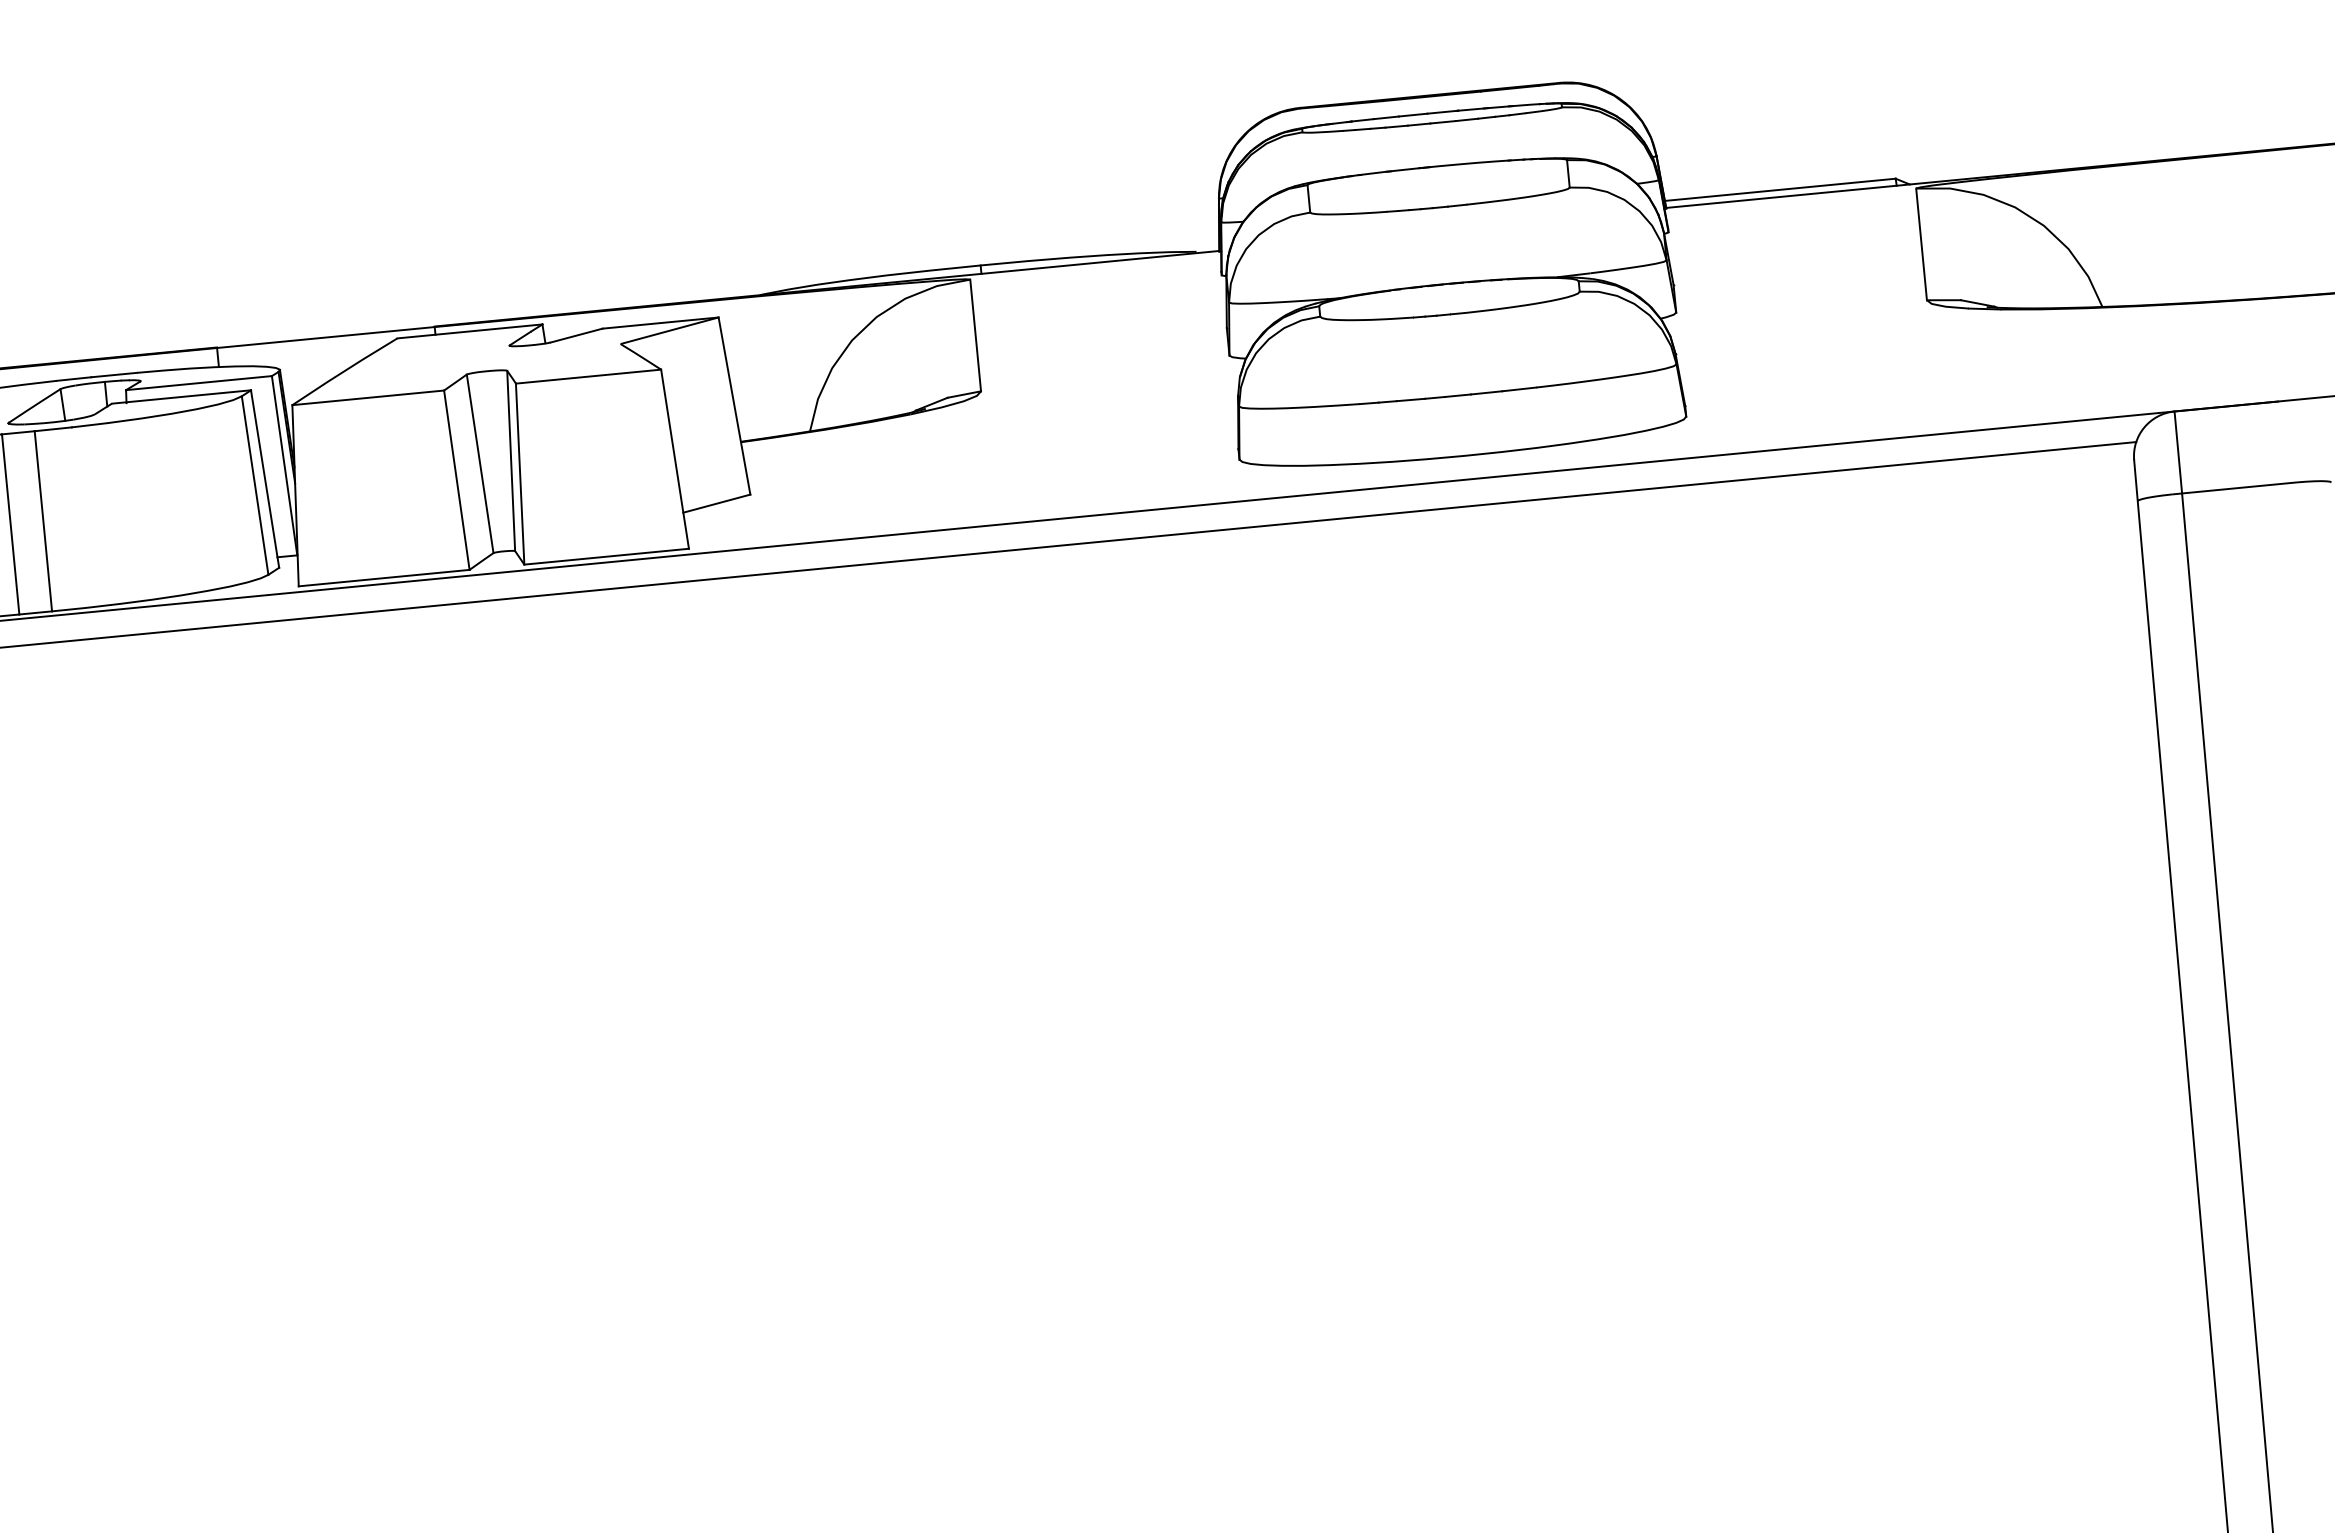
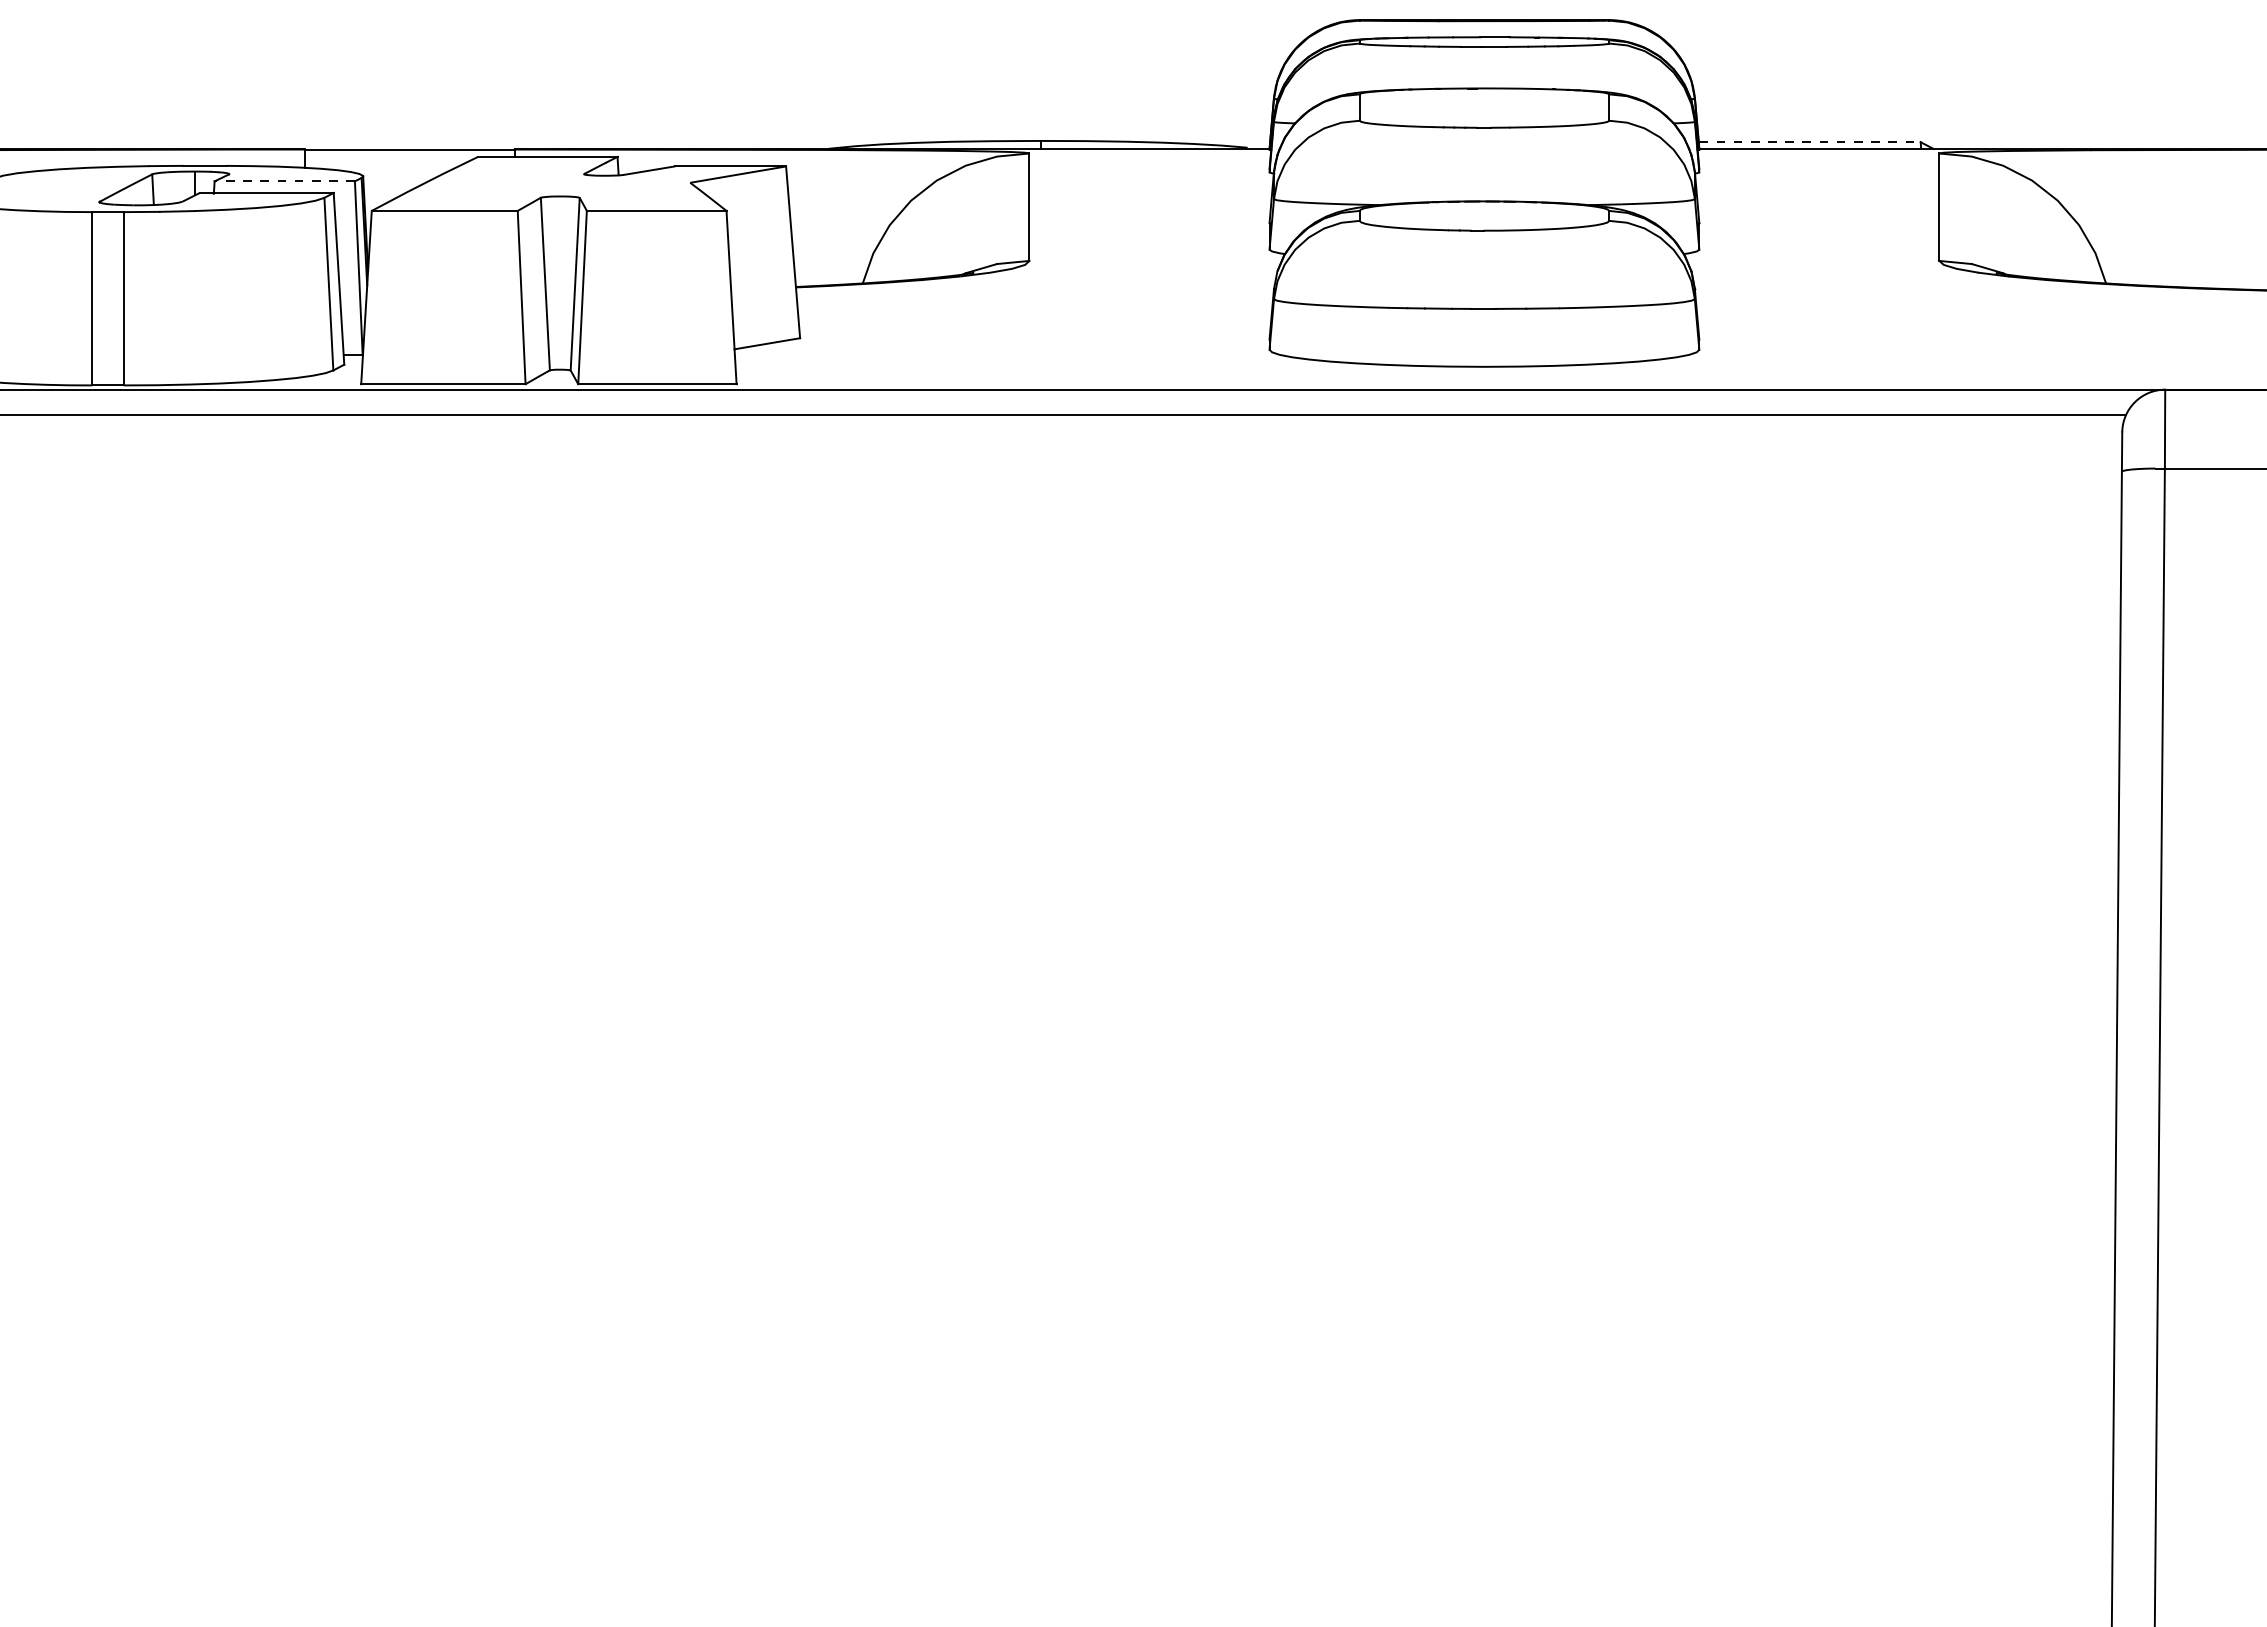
line: (1781, 190) -> (1810, 142), solid -> dashed
line: (198, 383) -> (284, 181), solid -> dashed

